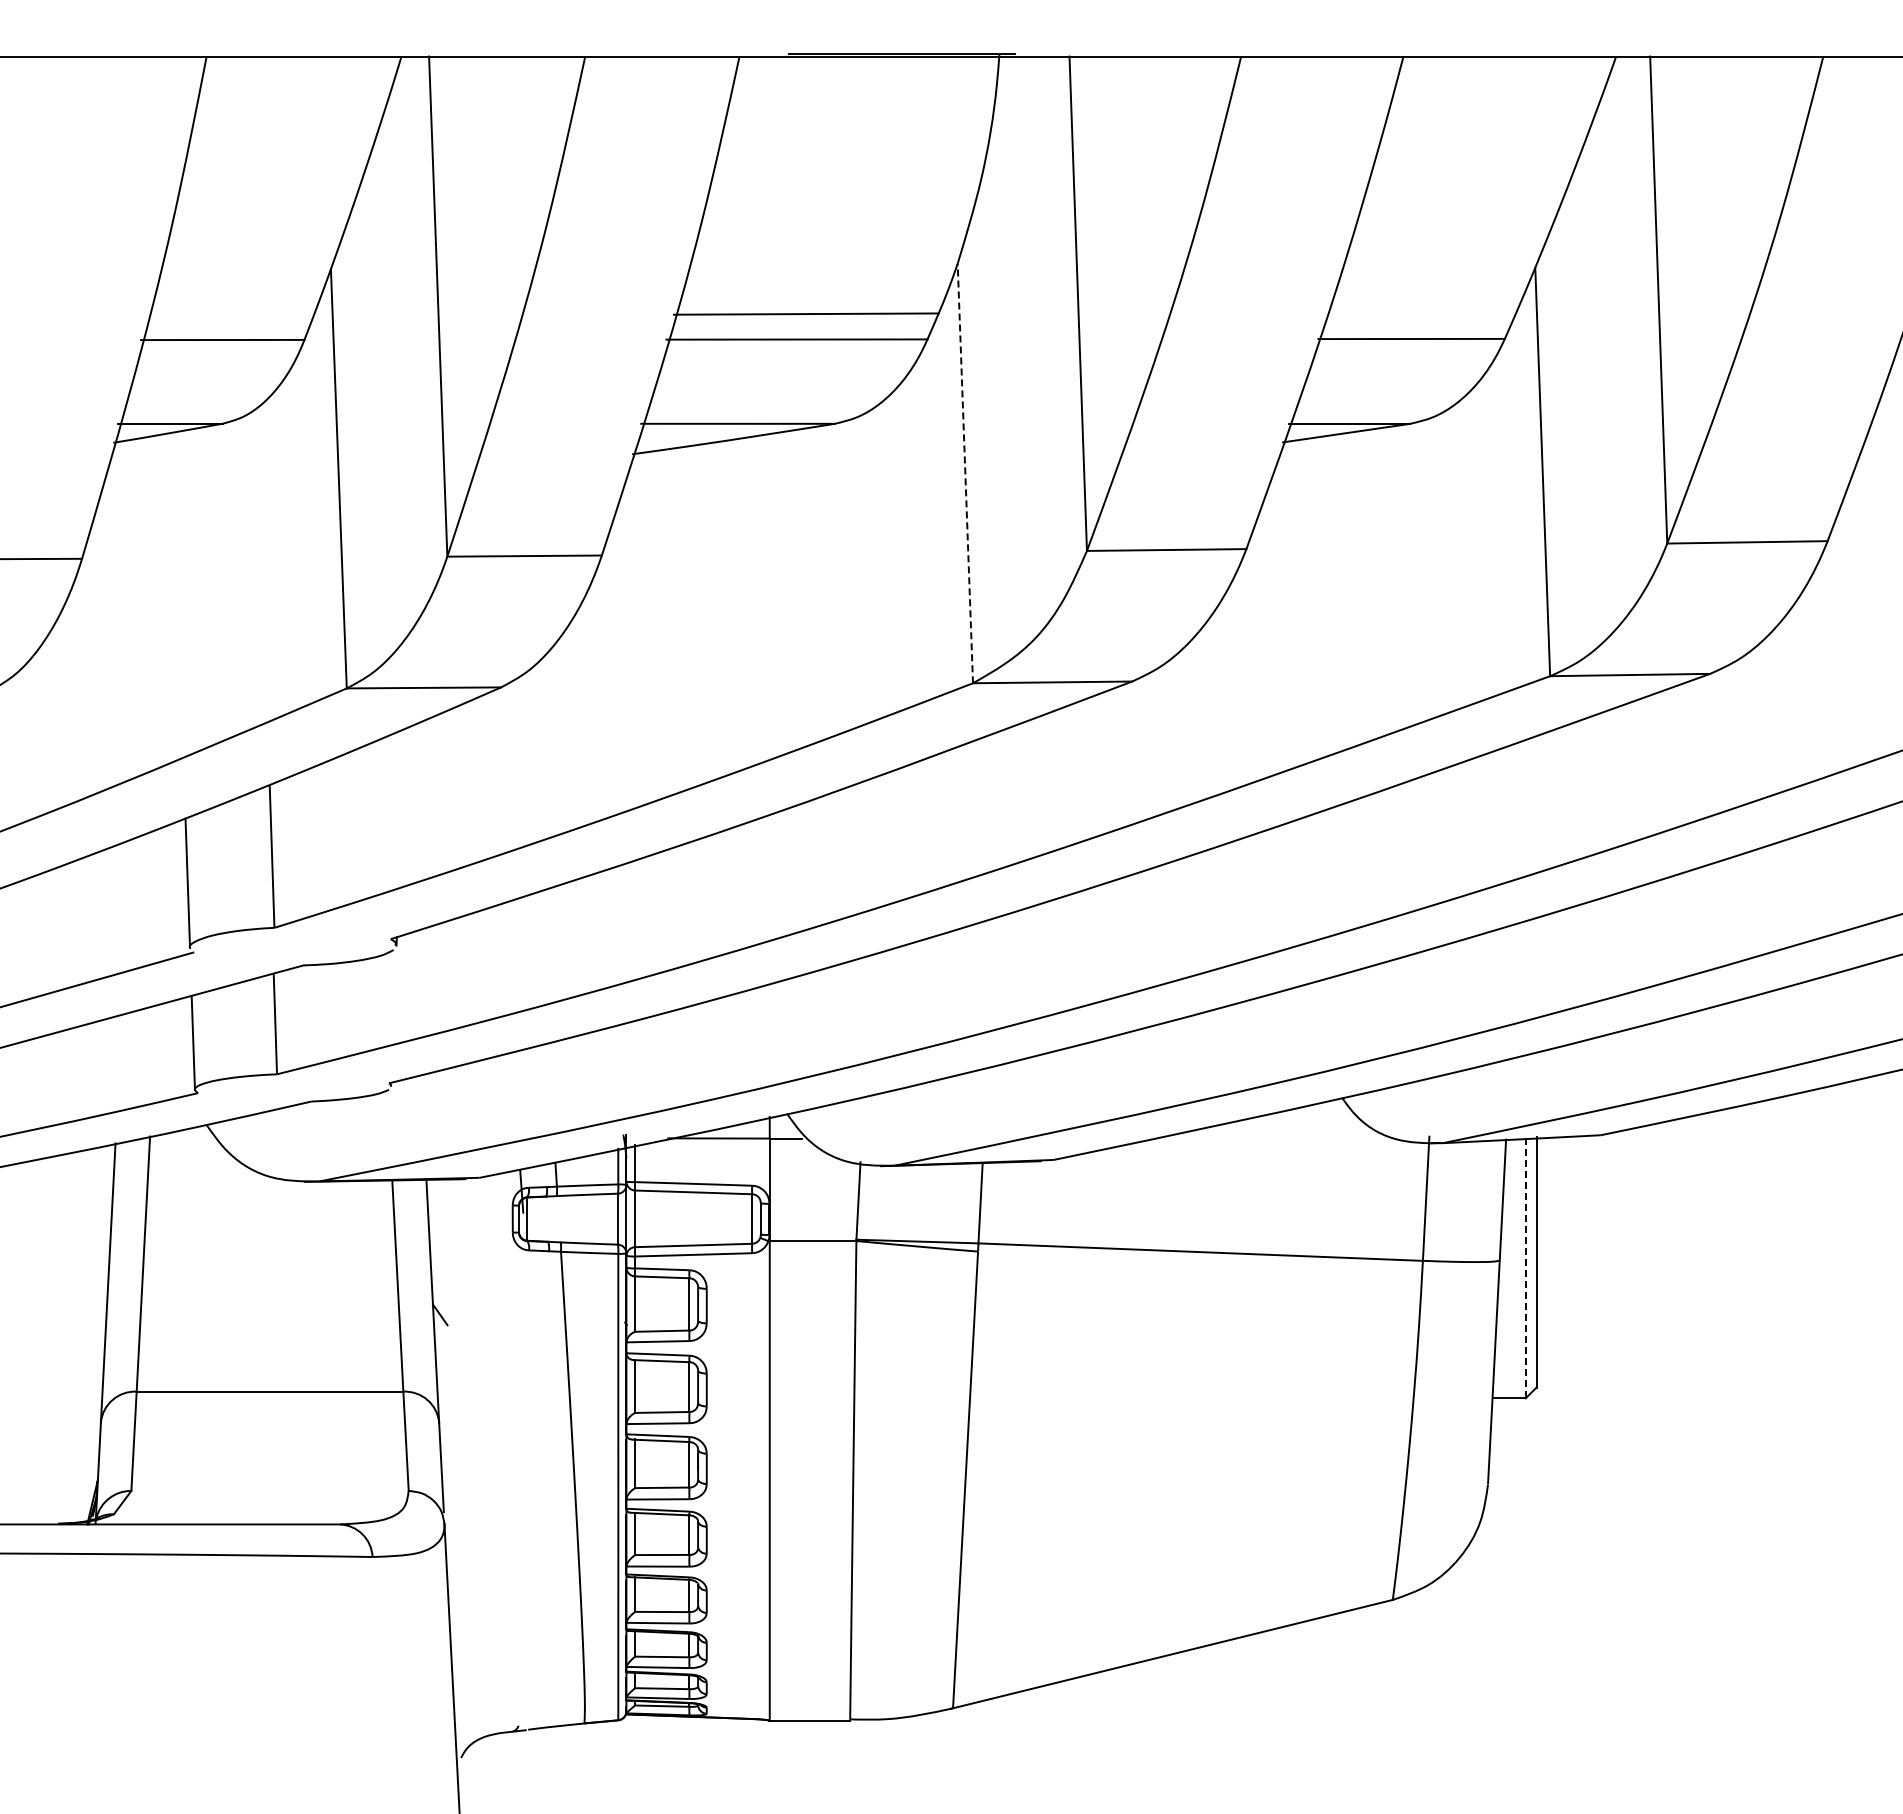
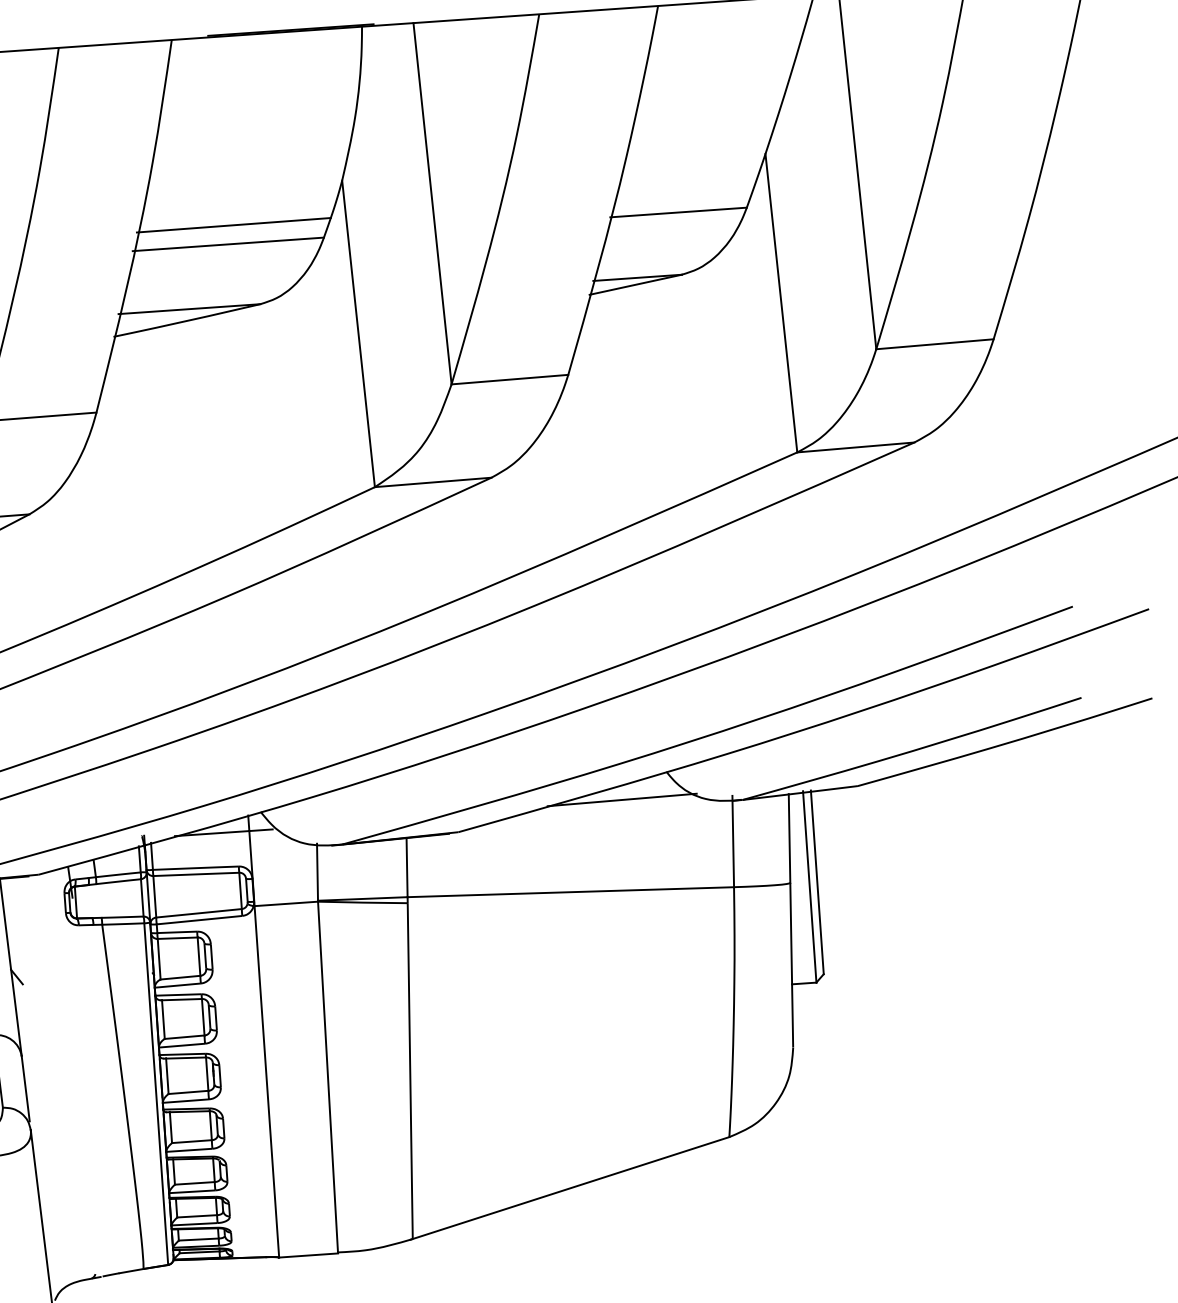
line: (965, 473) -> (358, 333), dashed -> solid
line: (1279, 1131) -> (622, 799), added
line: (1525, 1267) -> (809, 886), dashed -> solid

